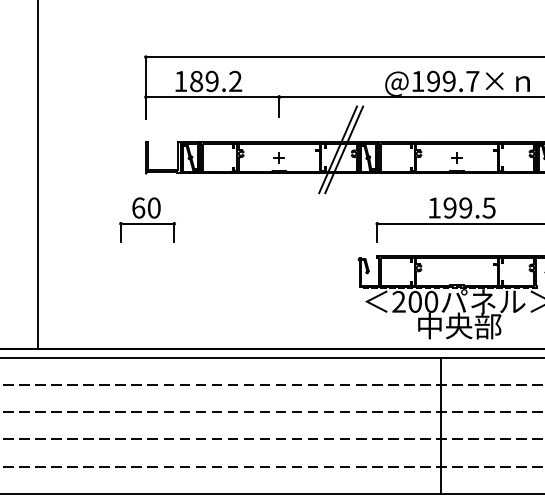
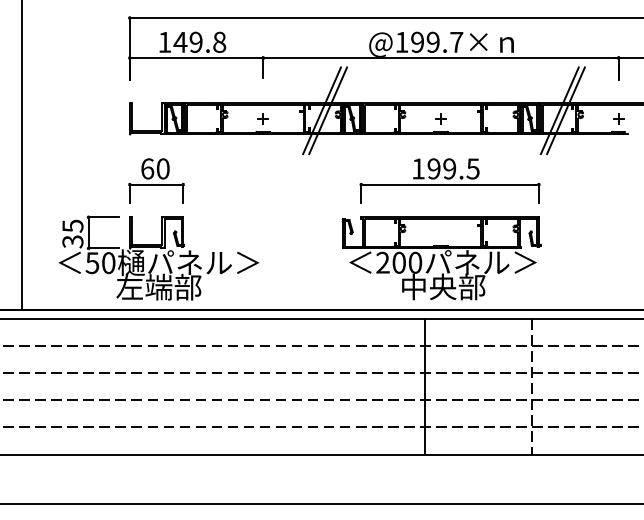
text: (215, 80) -> (199, 41), 189.2 -> 149.8
part: (147, 219) -> (156, 180), moved
part: (174, 296) -> (158, 257), added

